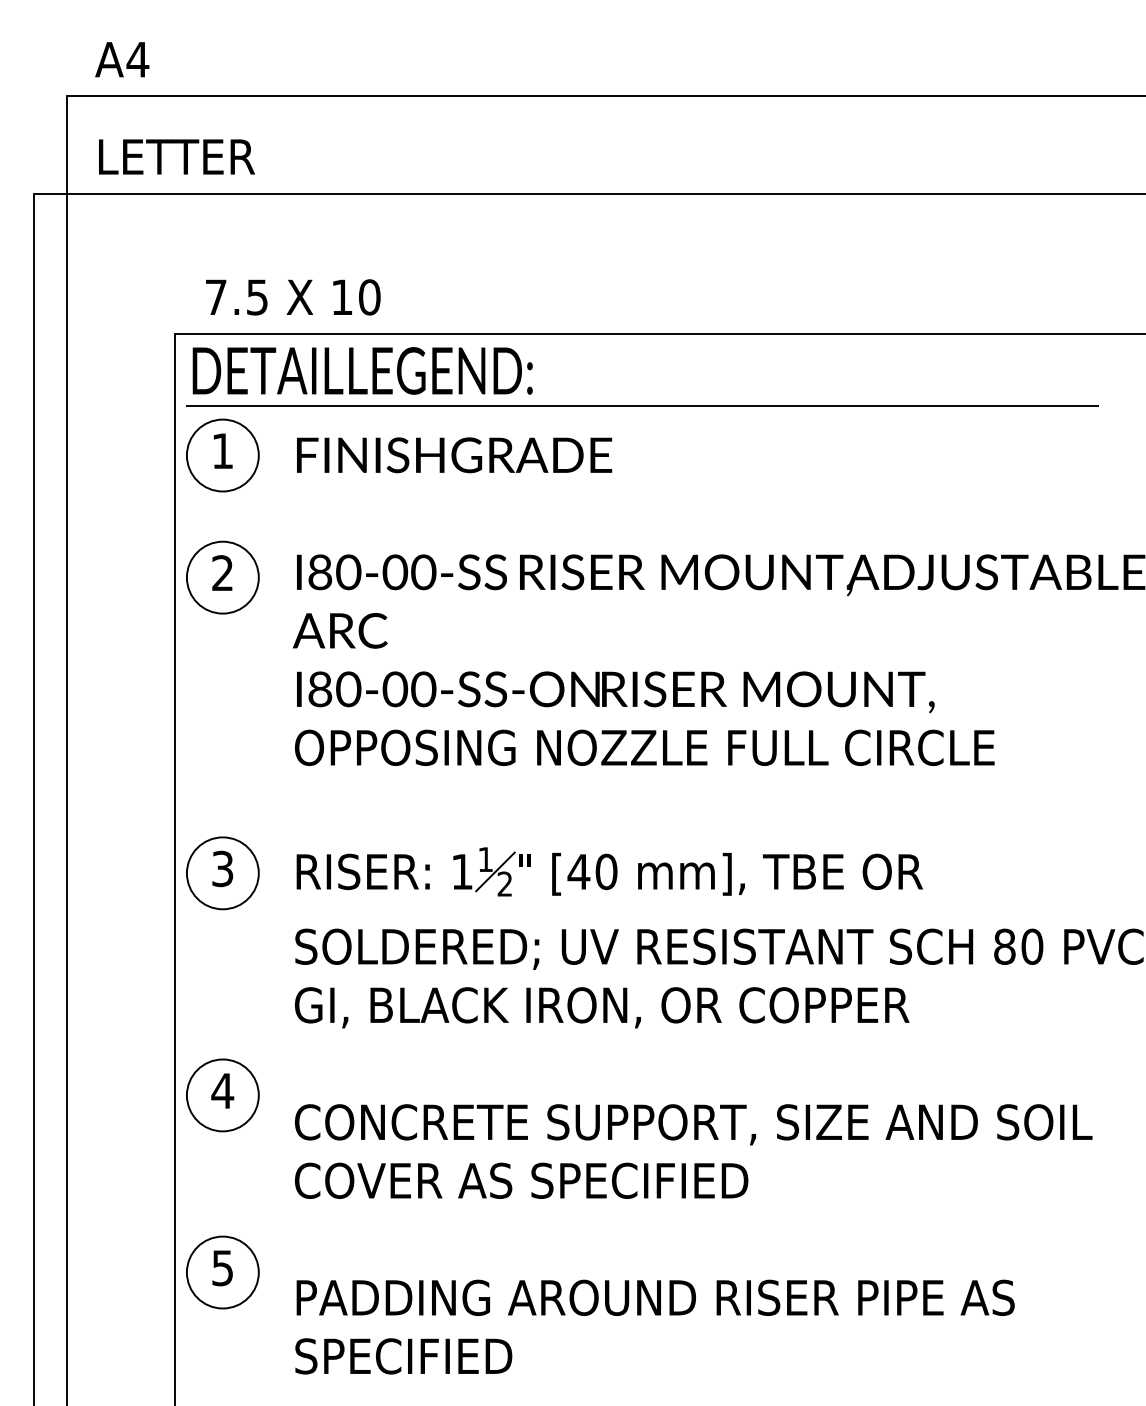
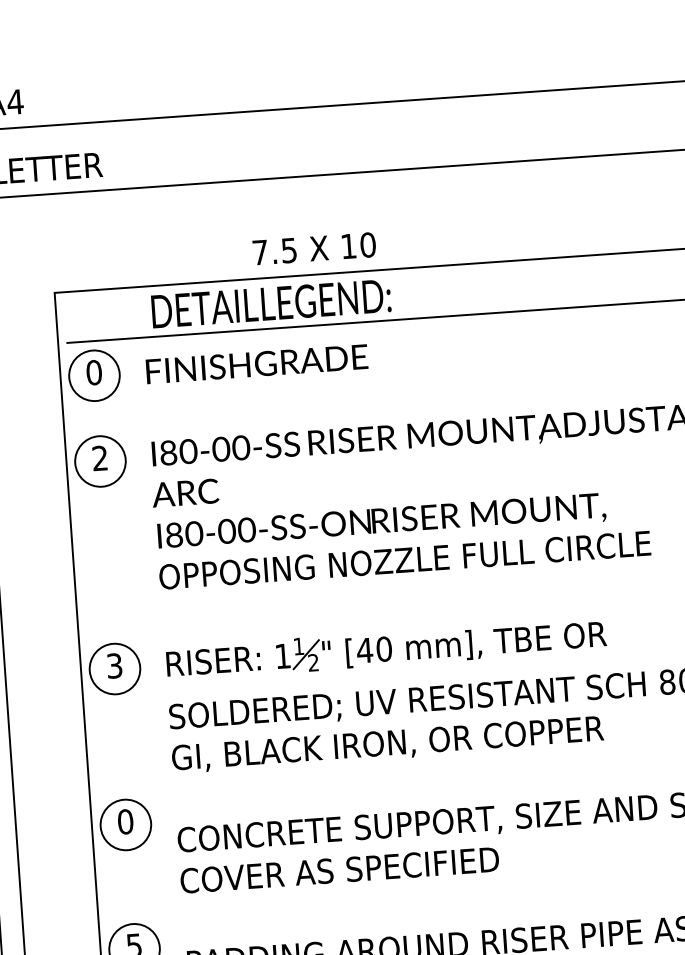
text: (293, 297) -> (314, 248), moved
text: (362, 370) -> (271, 303), moved
text: (222, 451) -> (94, 372), 1 -> 0
text: (222, 1090) -> (125, 821), 4 -> 0

